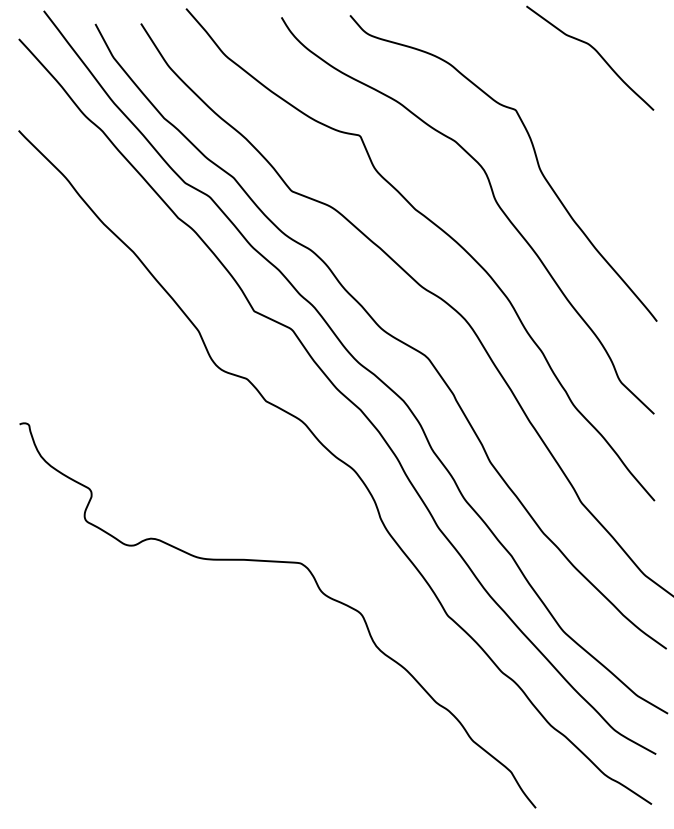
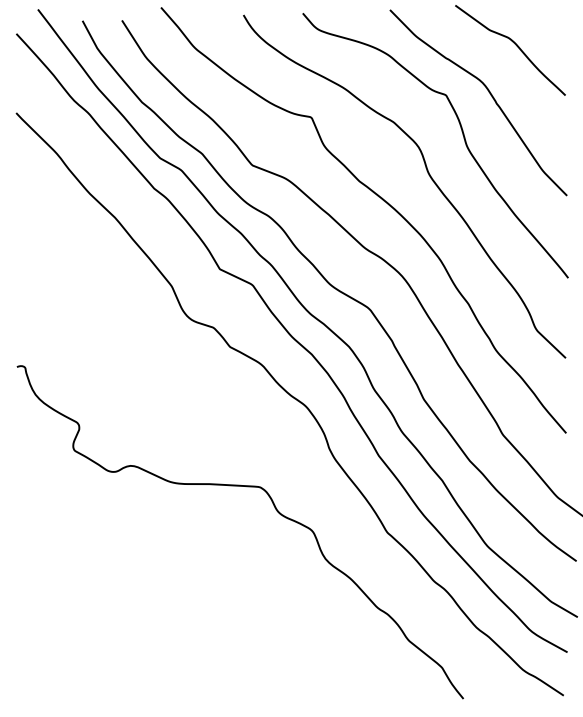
curve: (566, 109) -> (489, 94), added

